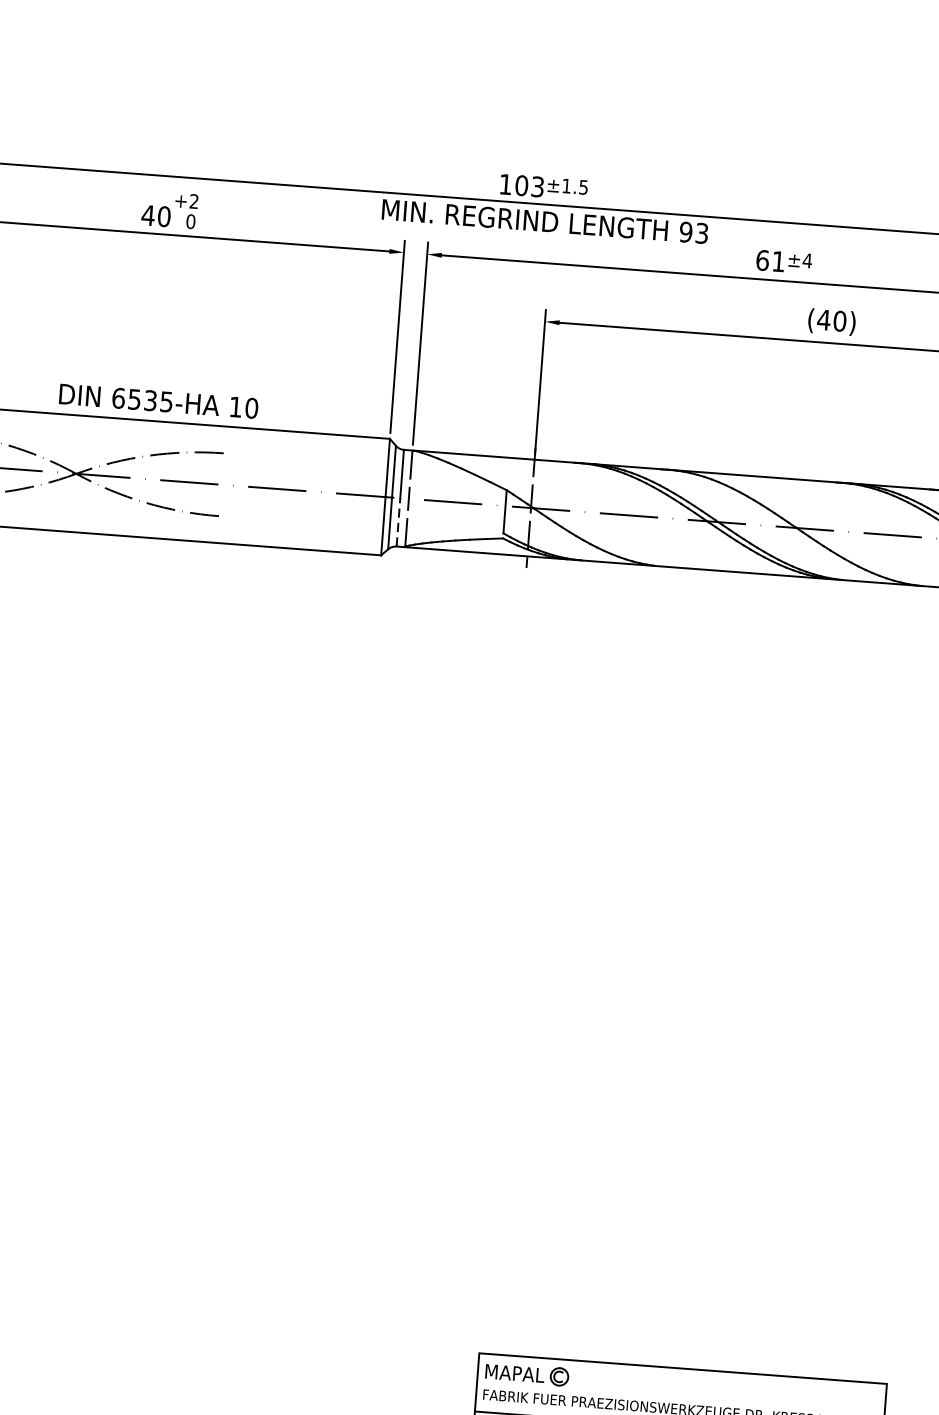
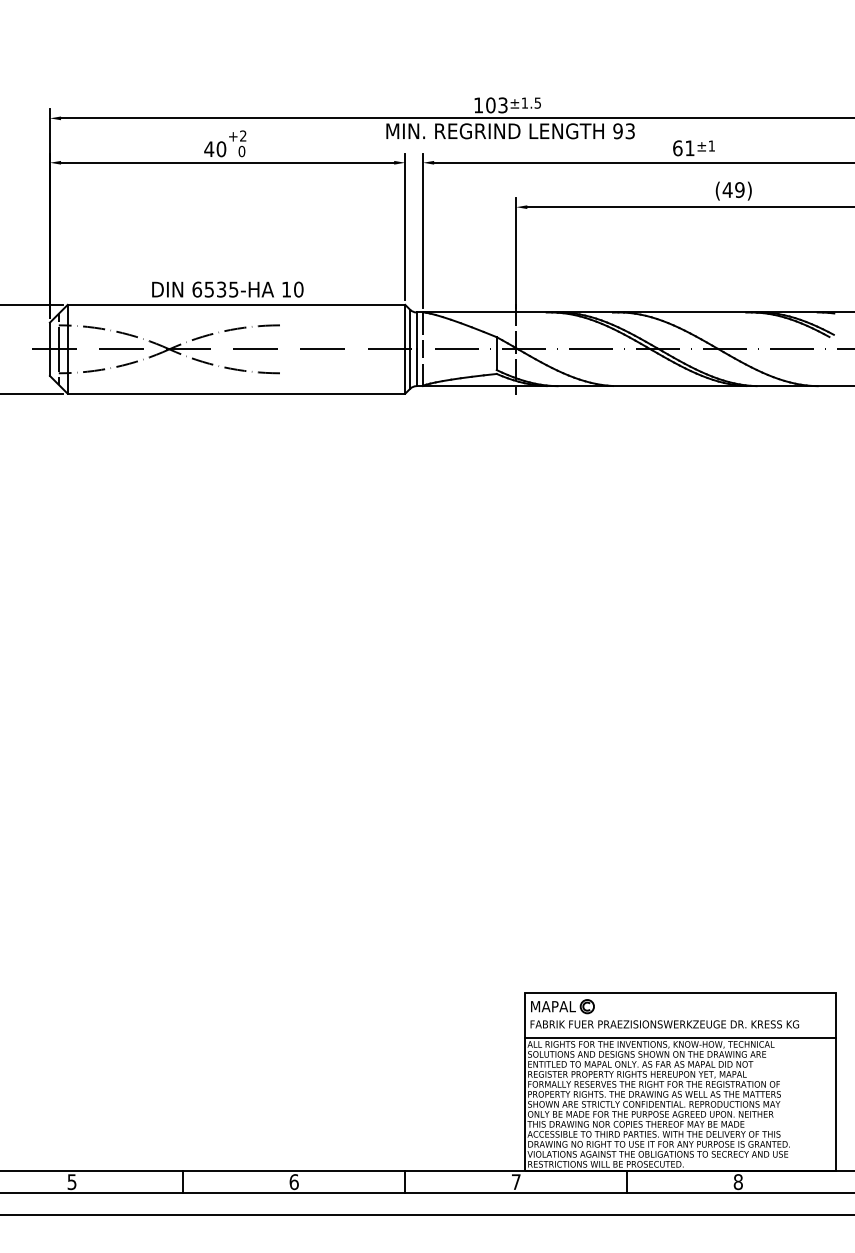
text: (807, 260) -> (711, 145), ±4 -> ±1
text: (839, 321) -> (739, 190), (40) -> (49)
line: (398, 522) -> (416, 367), dashed -> solid

